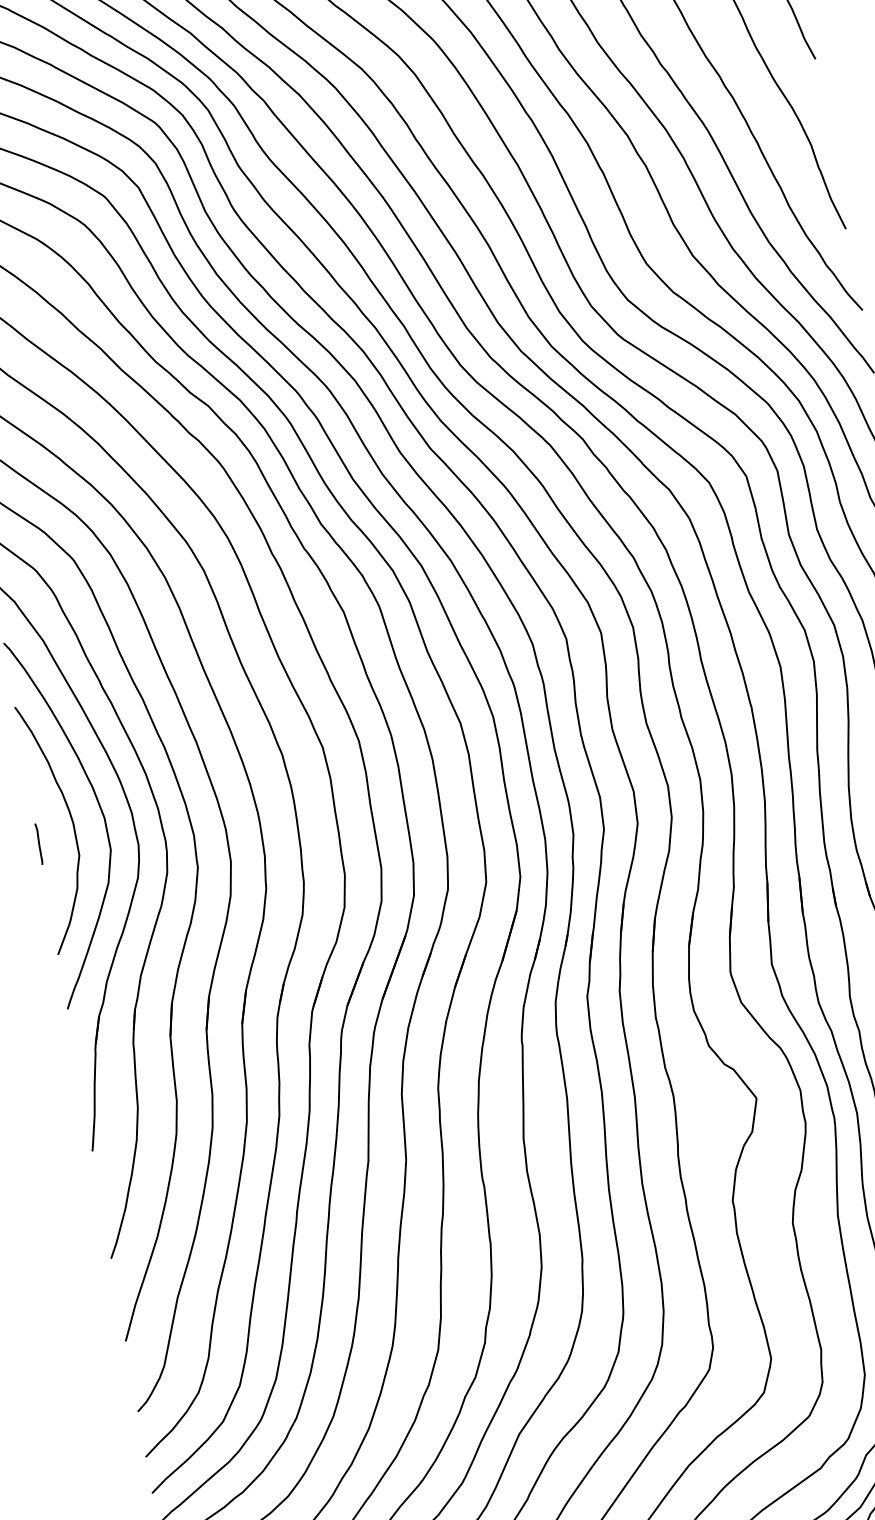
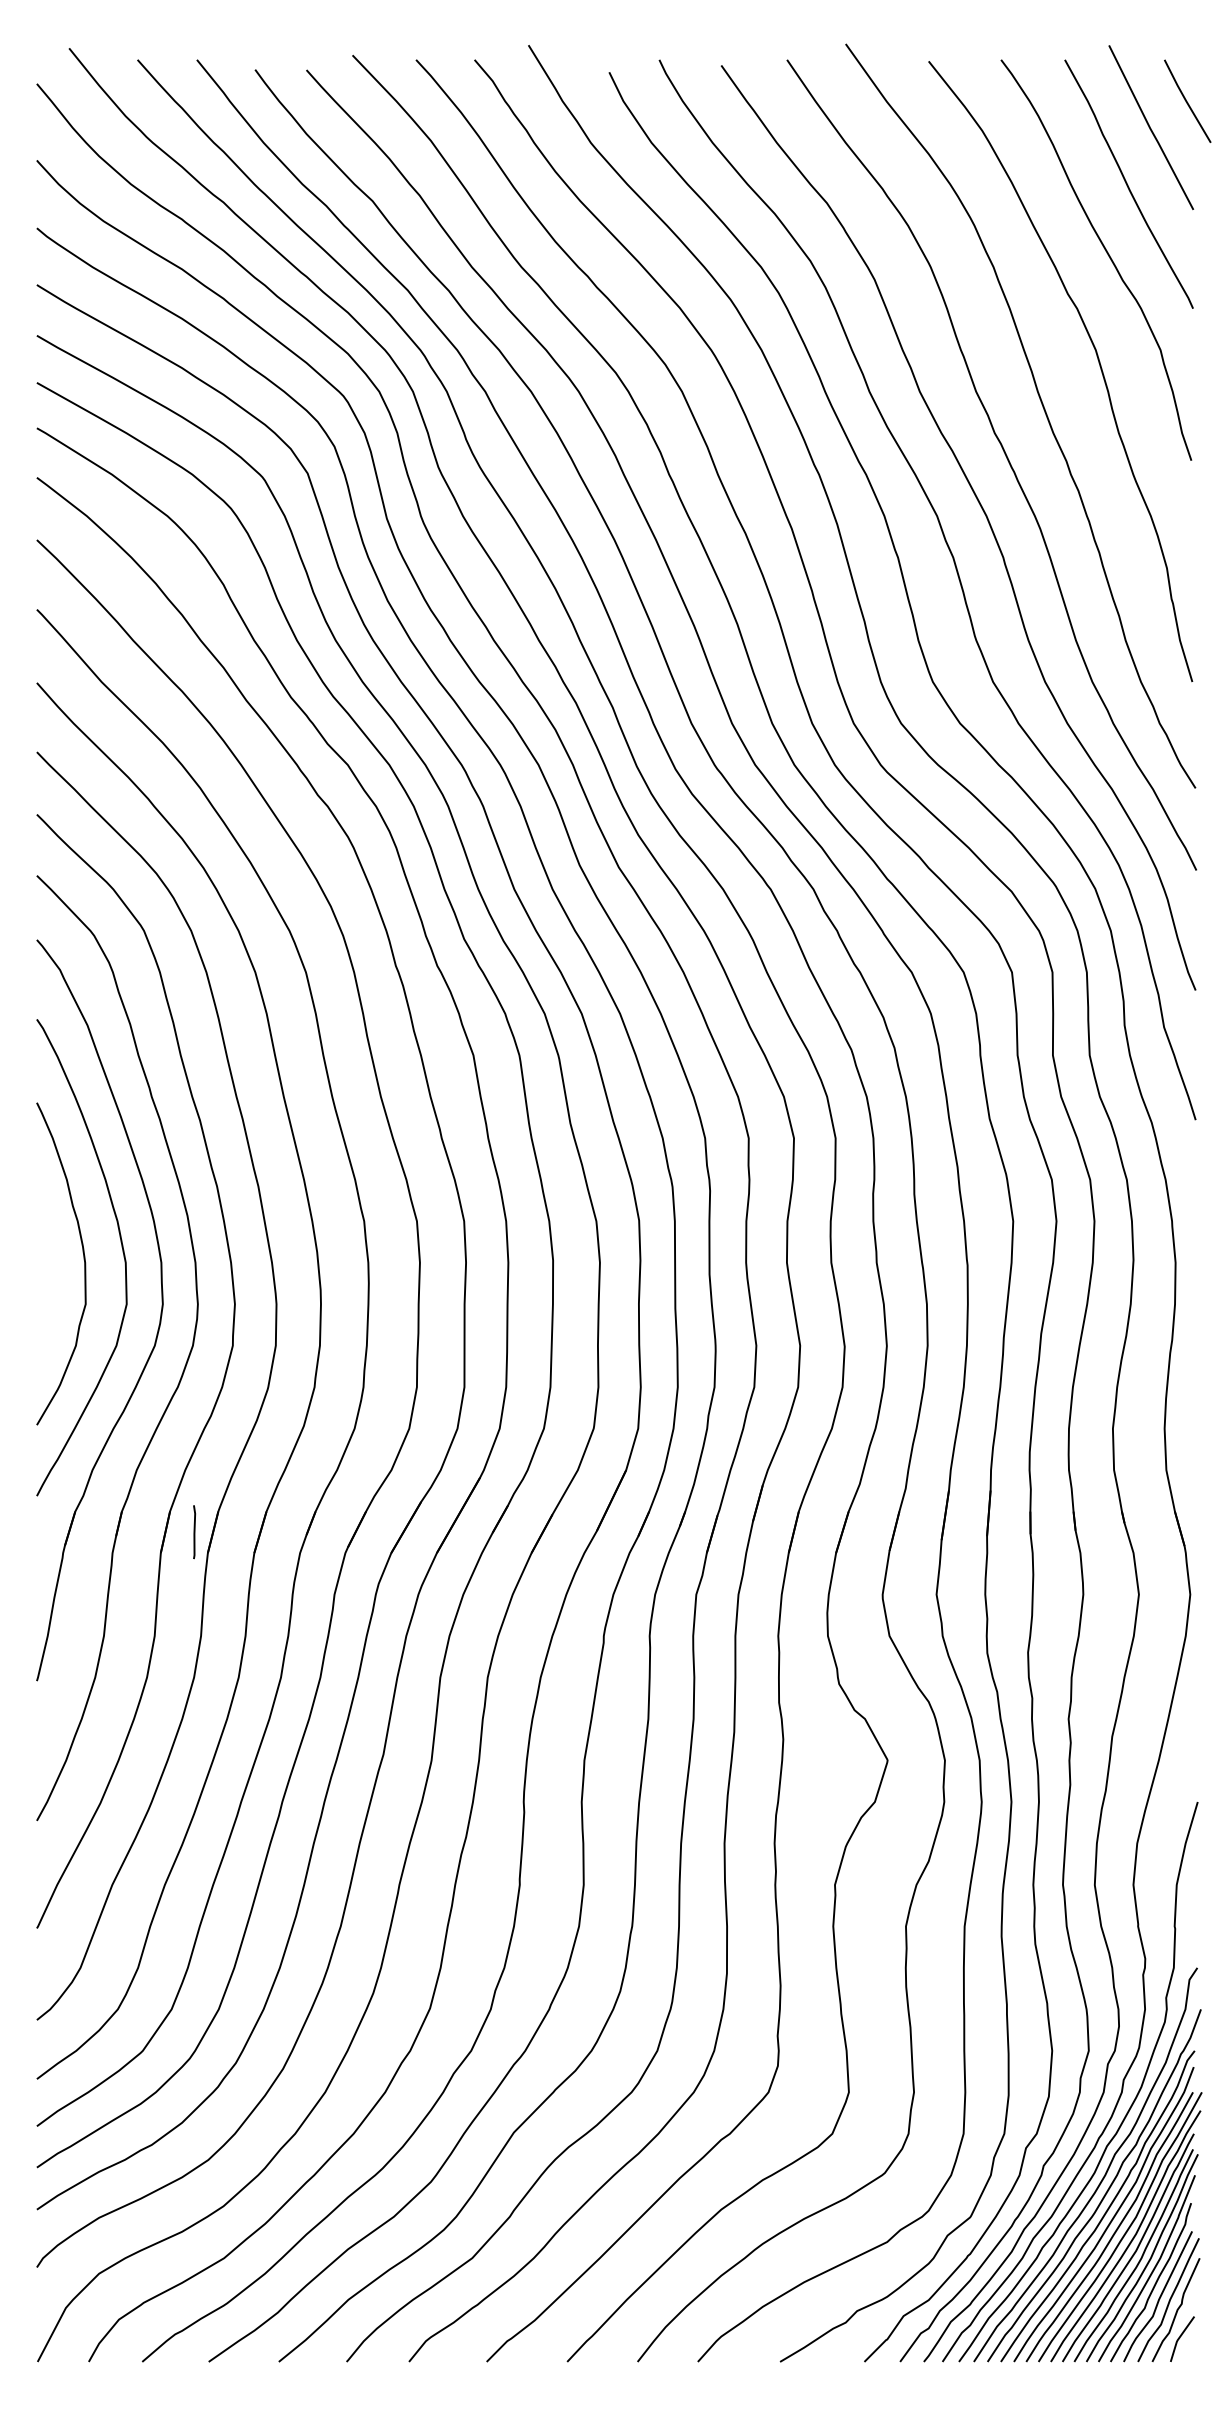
line: (39, 844) -> (194, 1532), moved

